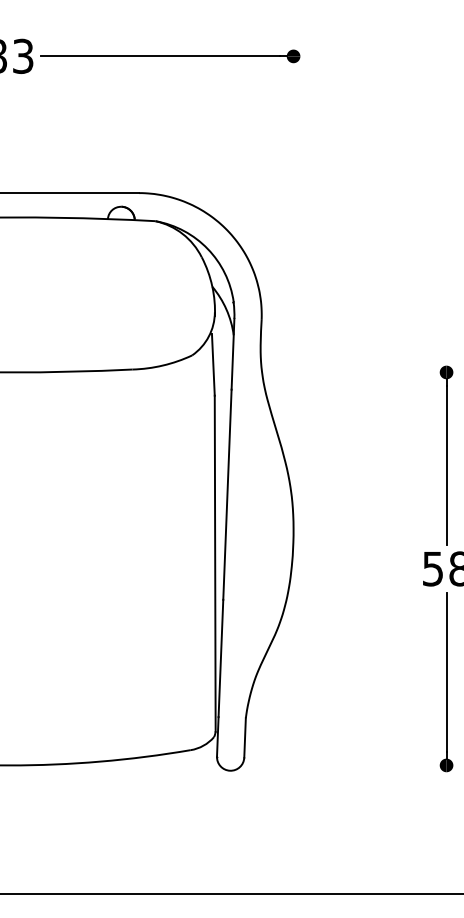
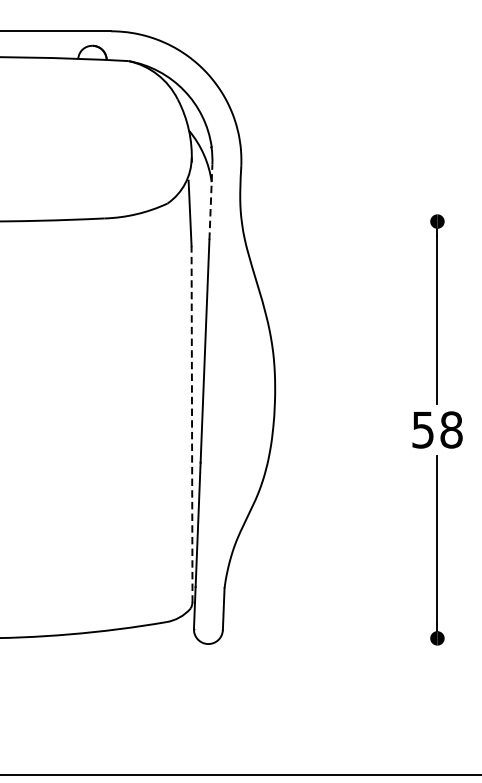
line: (233, 353) -> (211, 201), solid -> dashed
line: (215, 563) -> (192, 424), solid -> dashed

